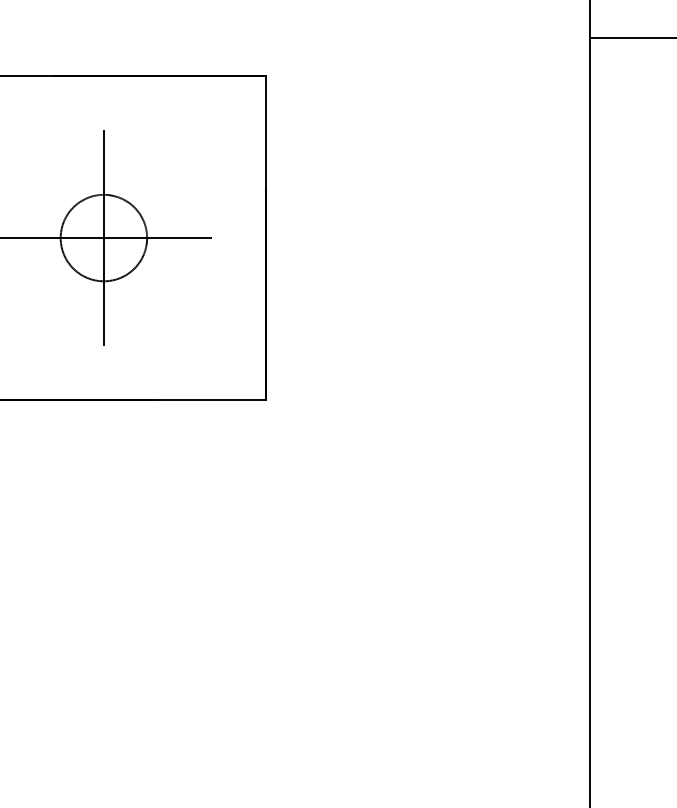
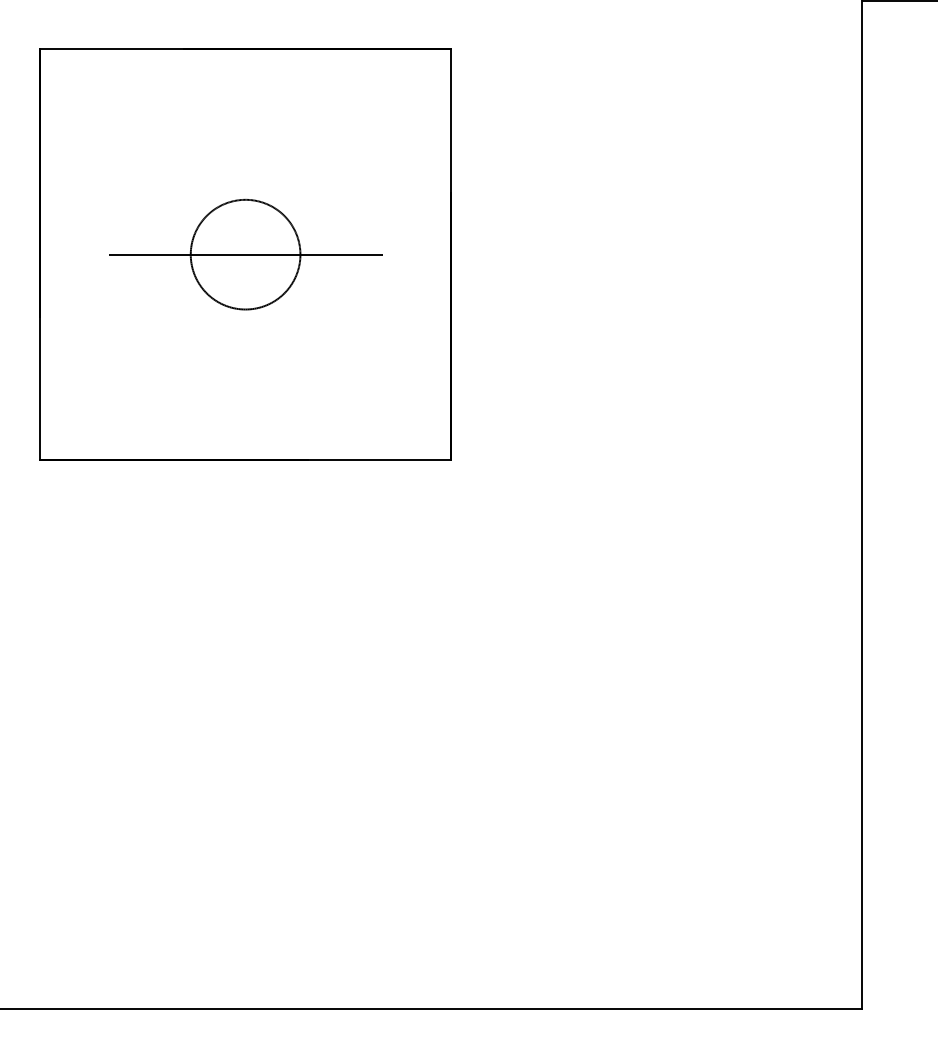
line: (103, 237) -> (245, 254), removed

